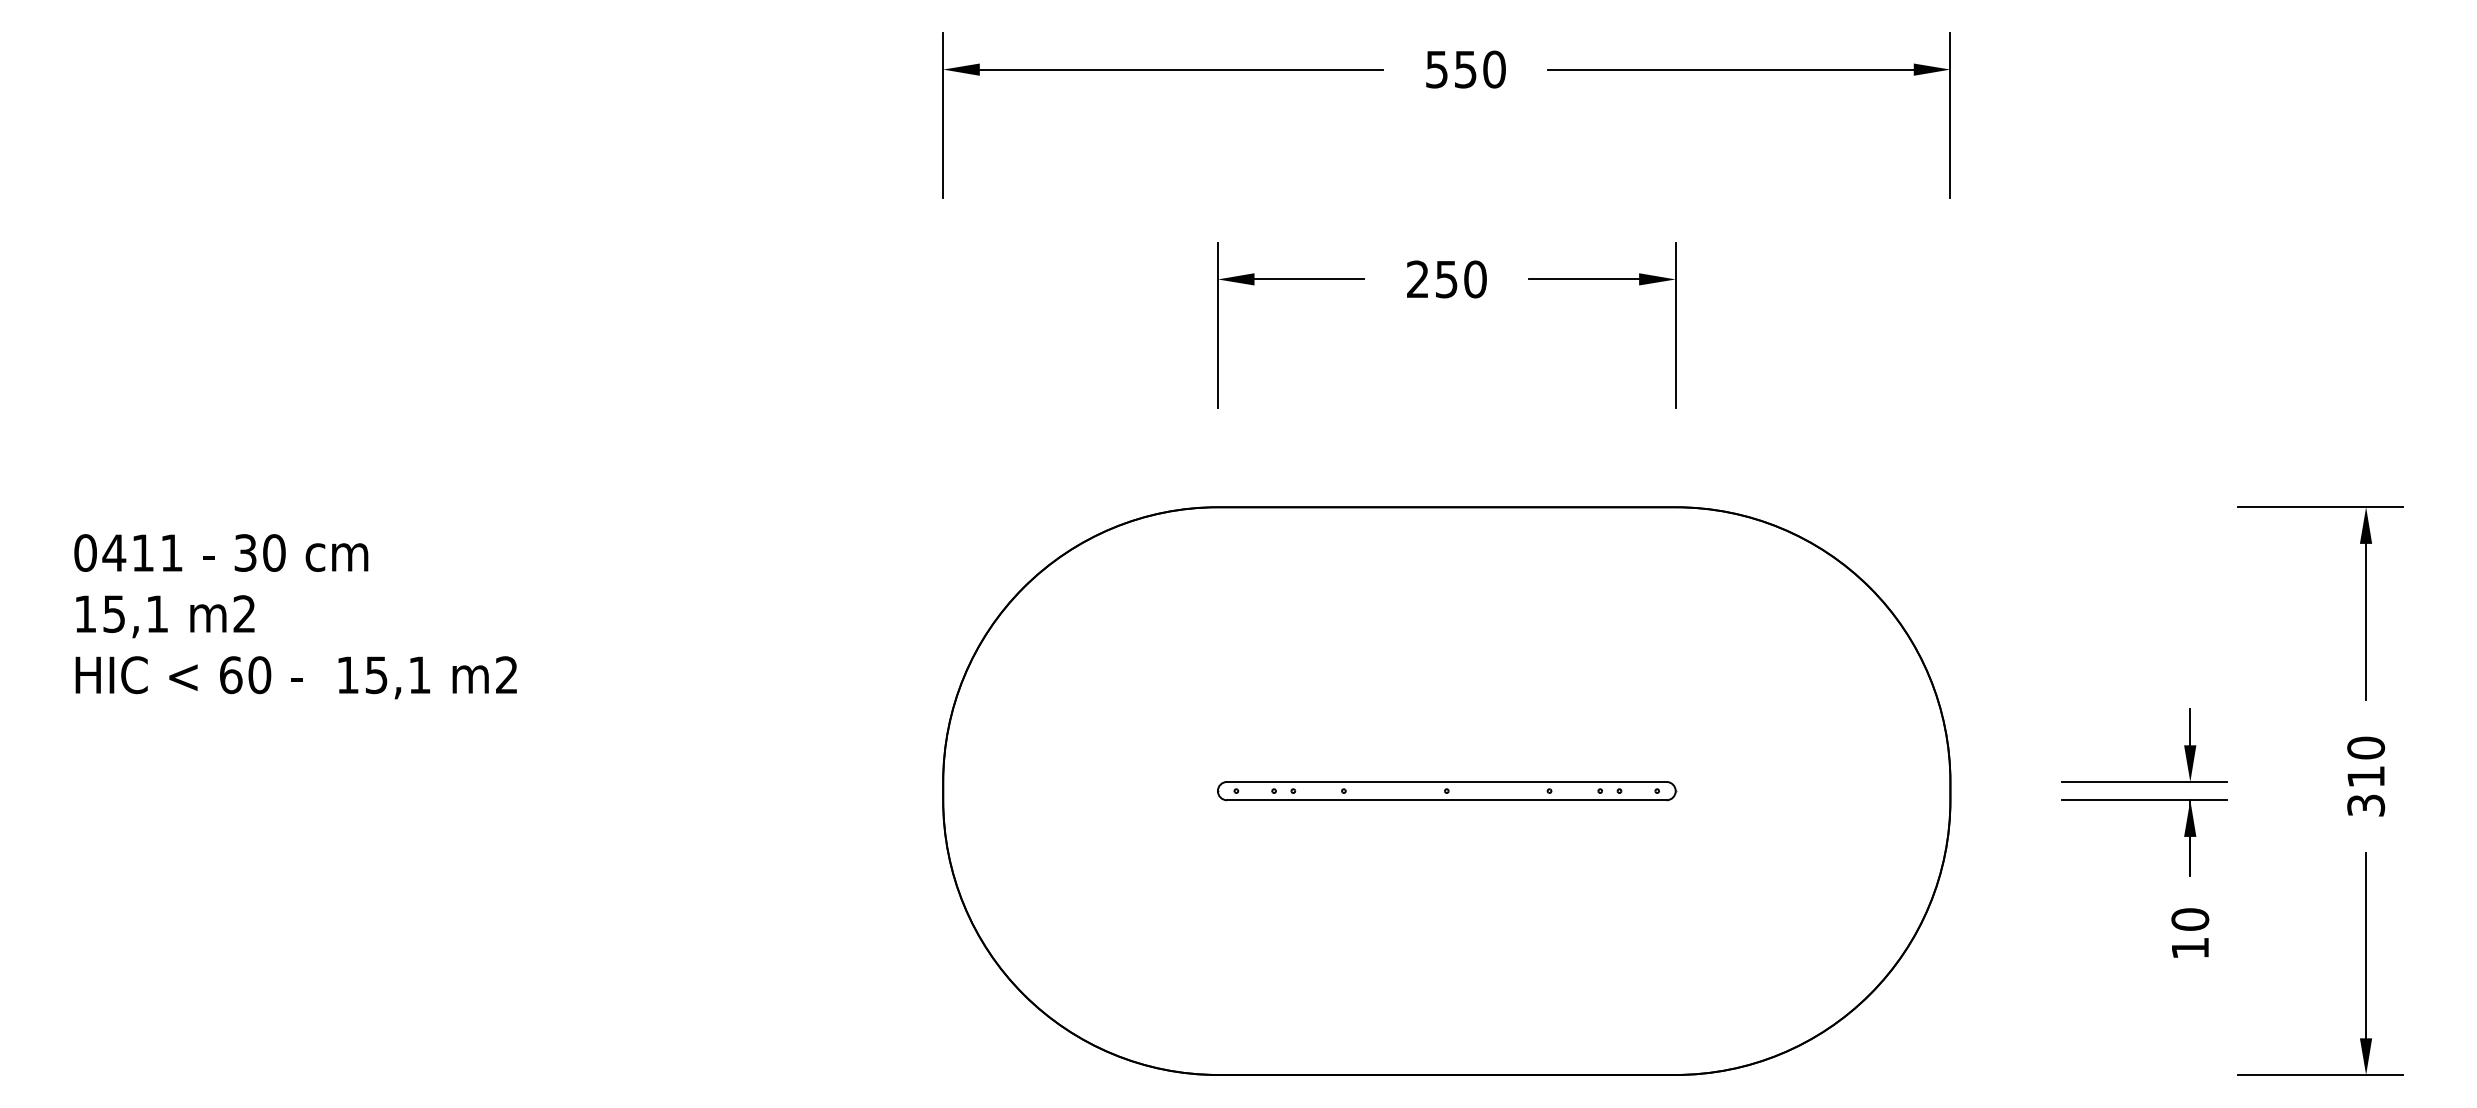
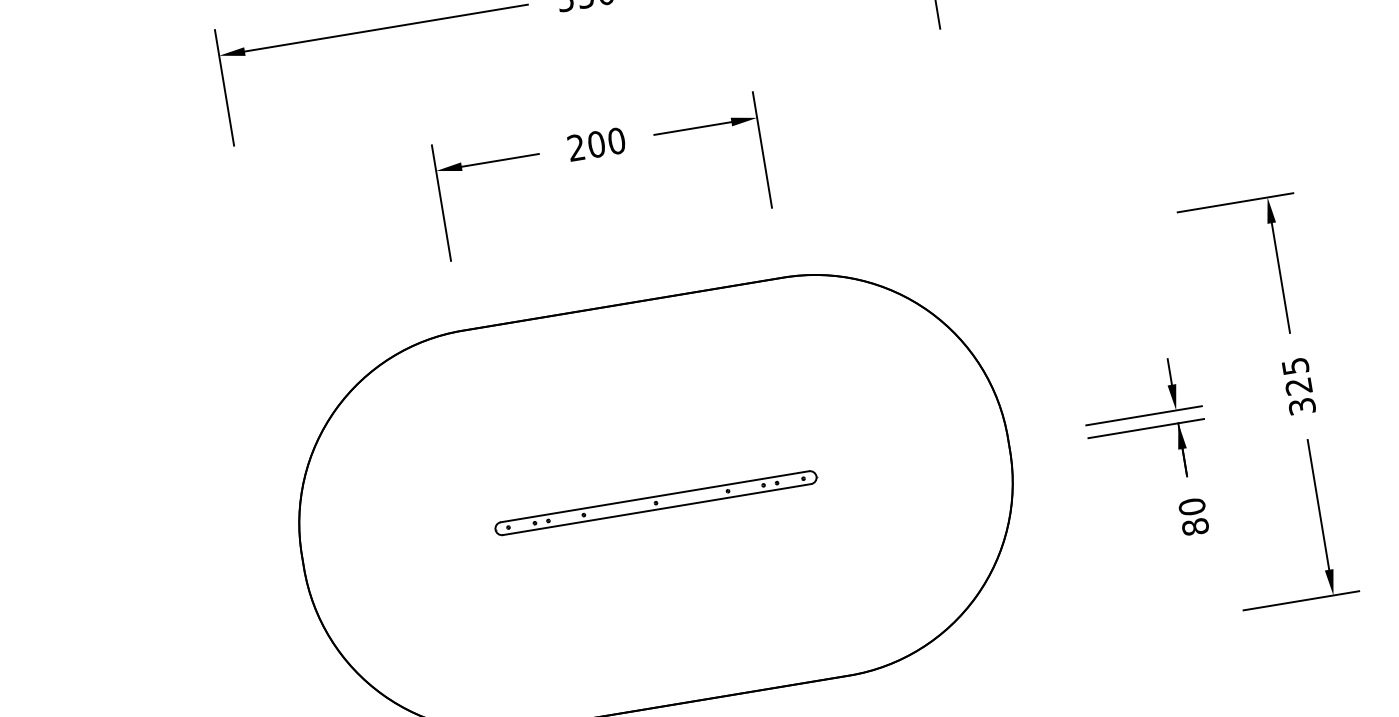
text: (1446, 279) -> (596, 144), 250 -> 200
text: (2366, 761) -> (1297, 375), 310 -> 325
text: (2190, 948) -> (1195, 527), 10 -> 80

